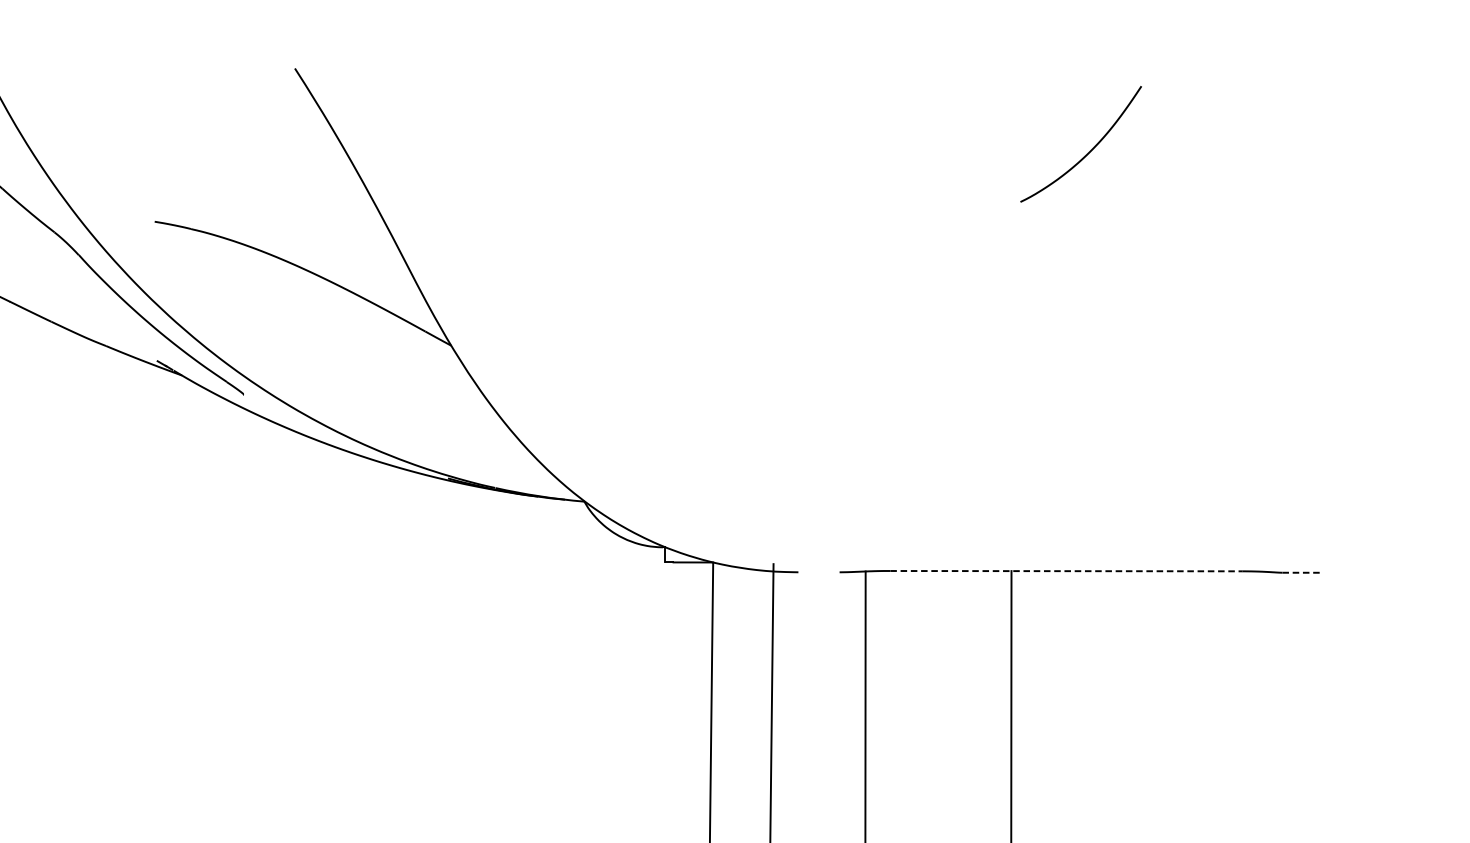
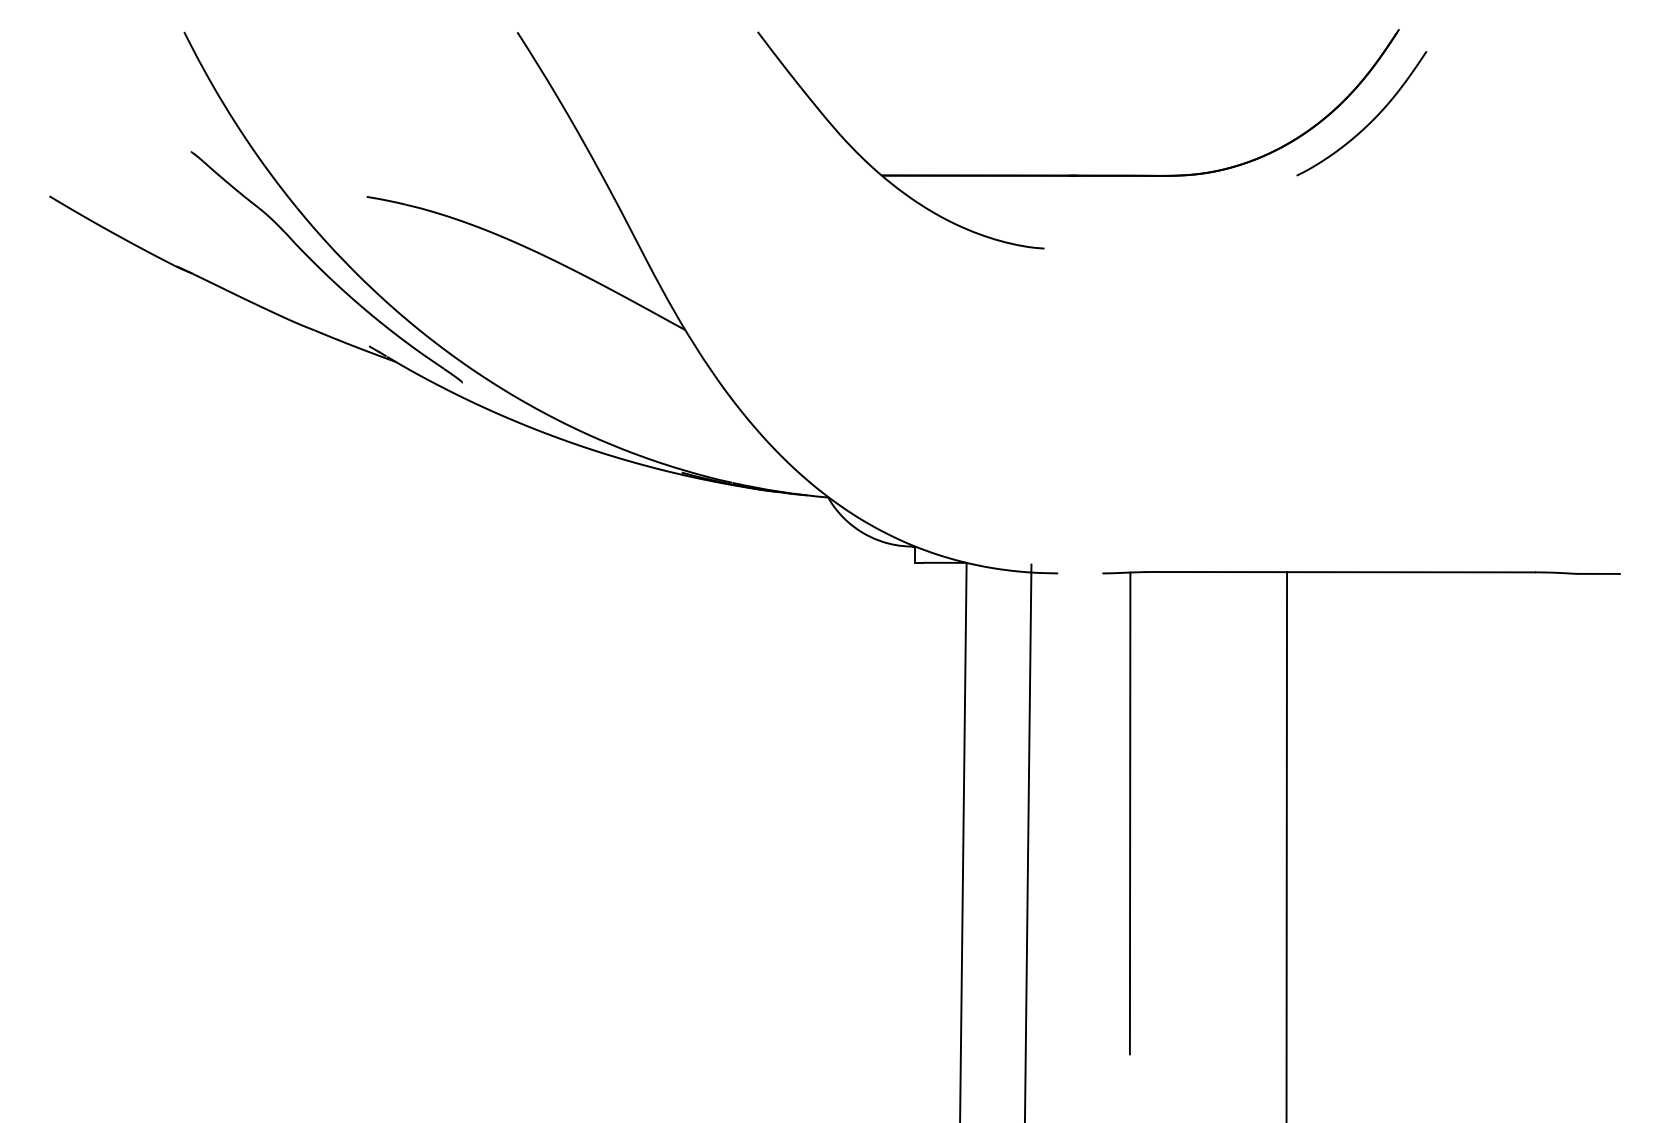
part: (817, 200) -> (1078, 174), added
line: (1066, 571) -> (1346, 572), dashed -> solid
line: (1301, 572) -> (1598, 573), dashed -> solid

